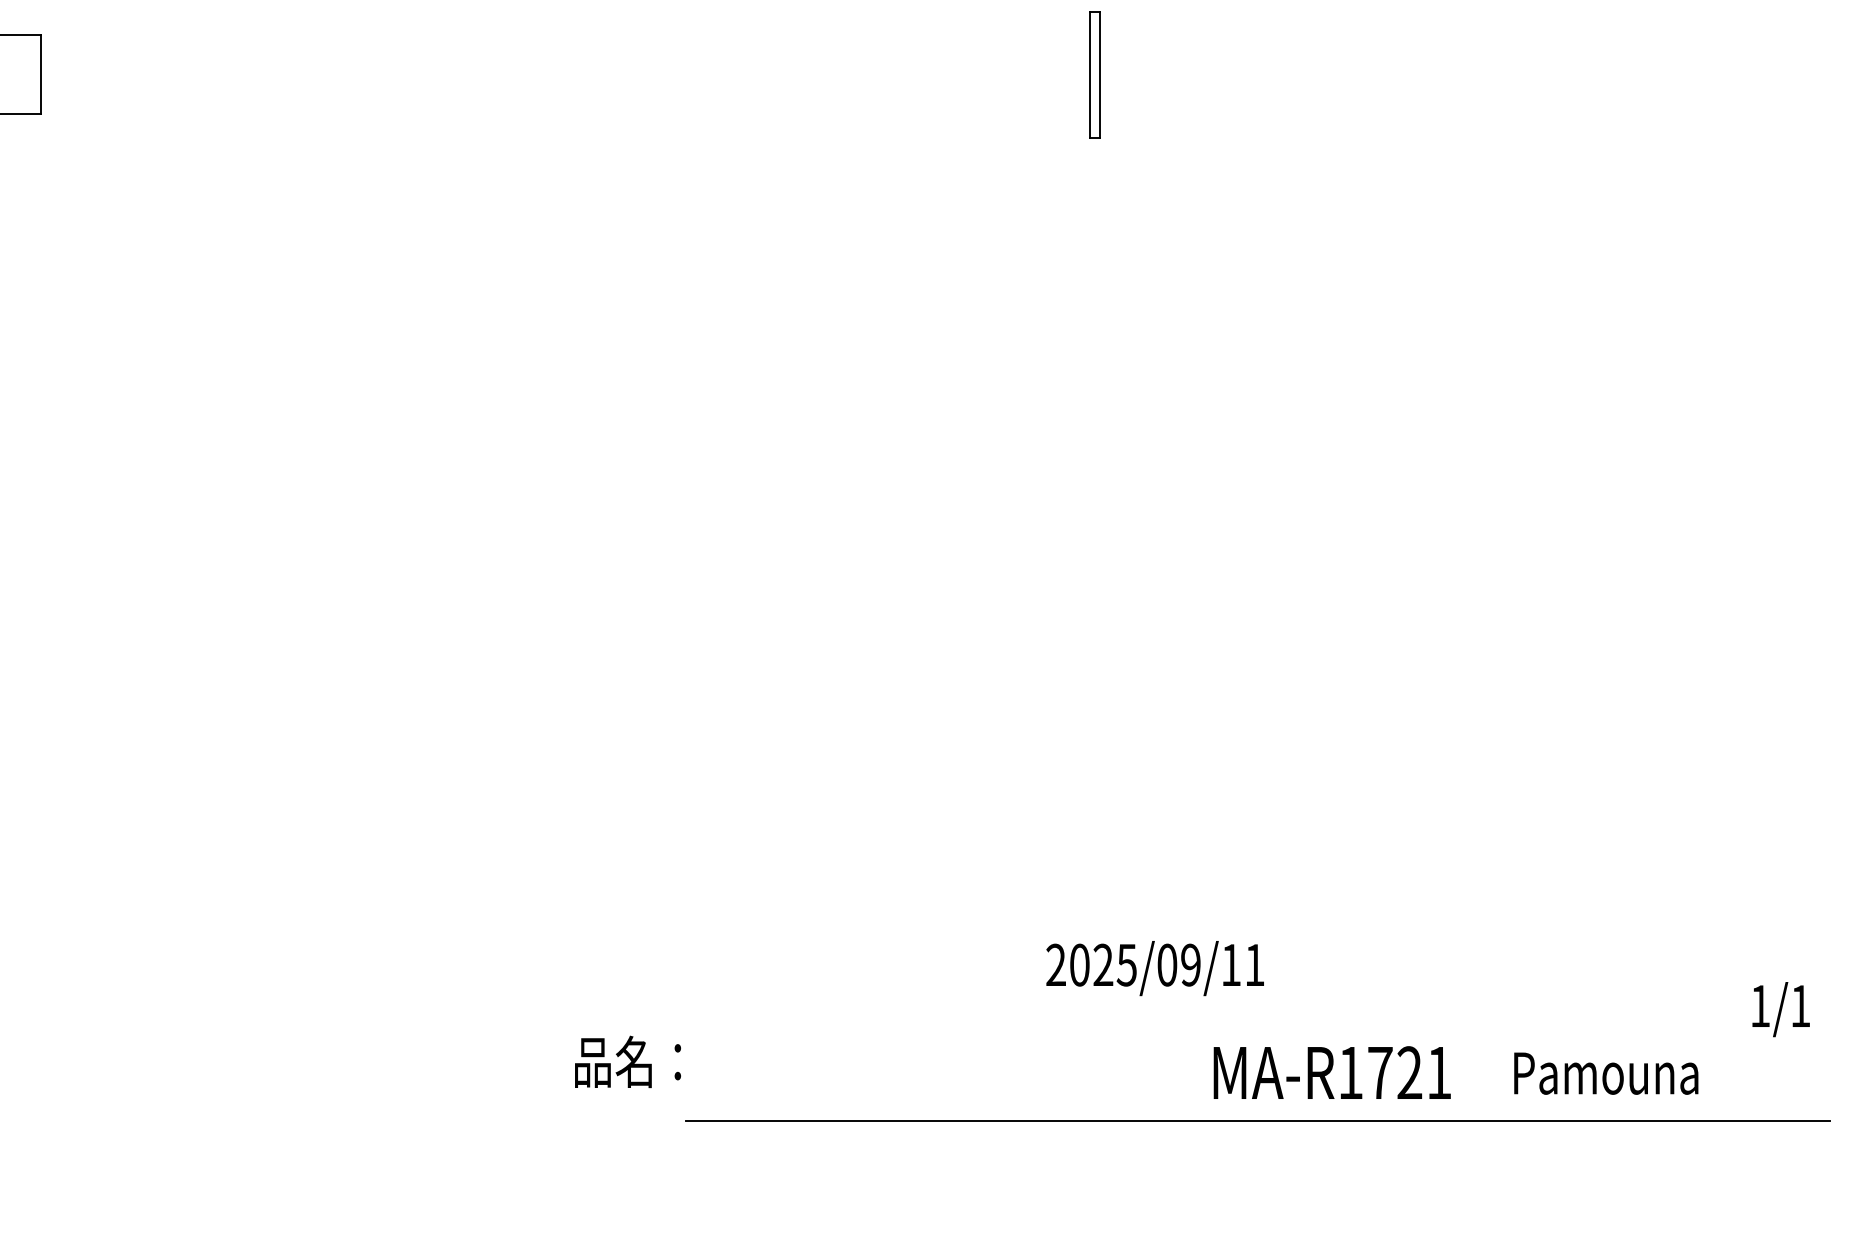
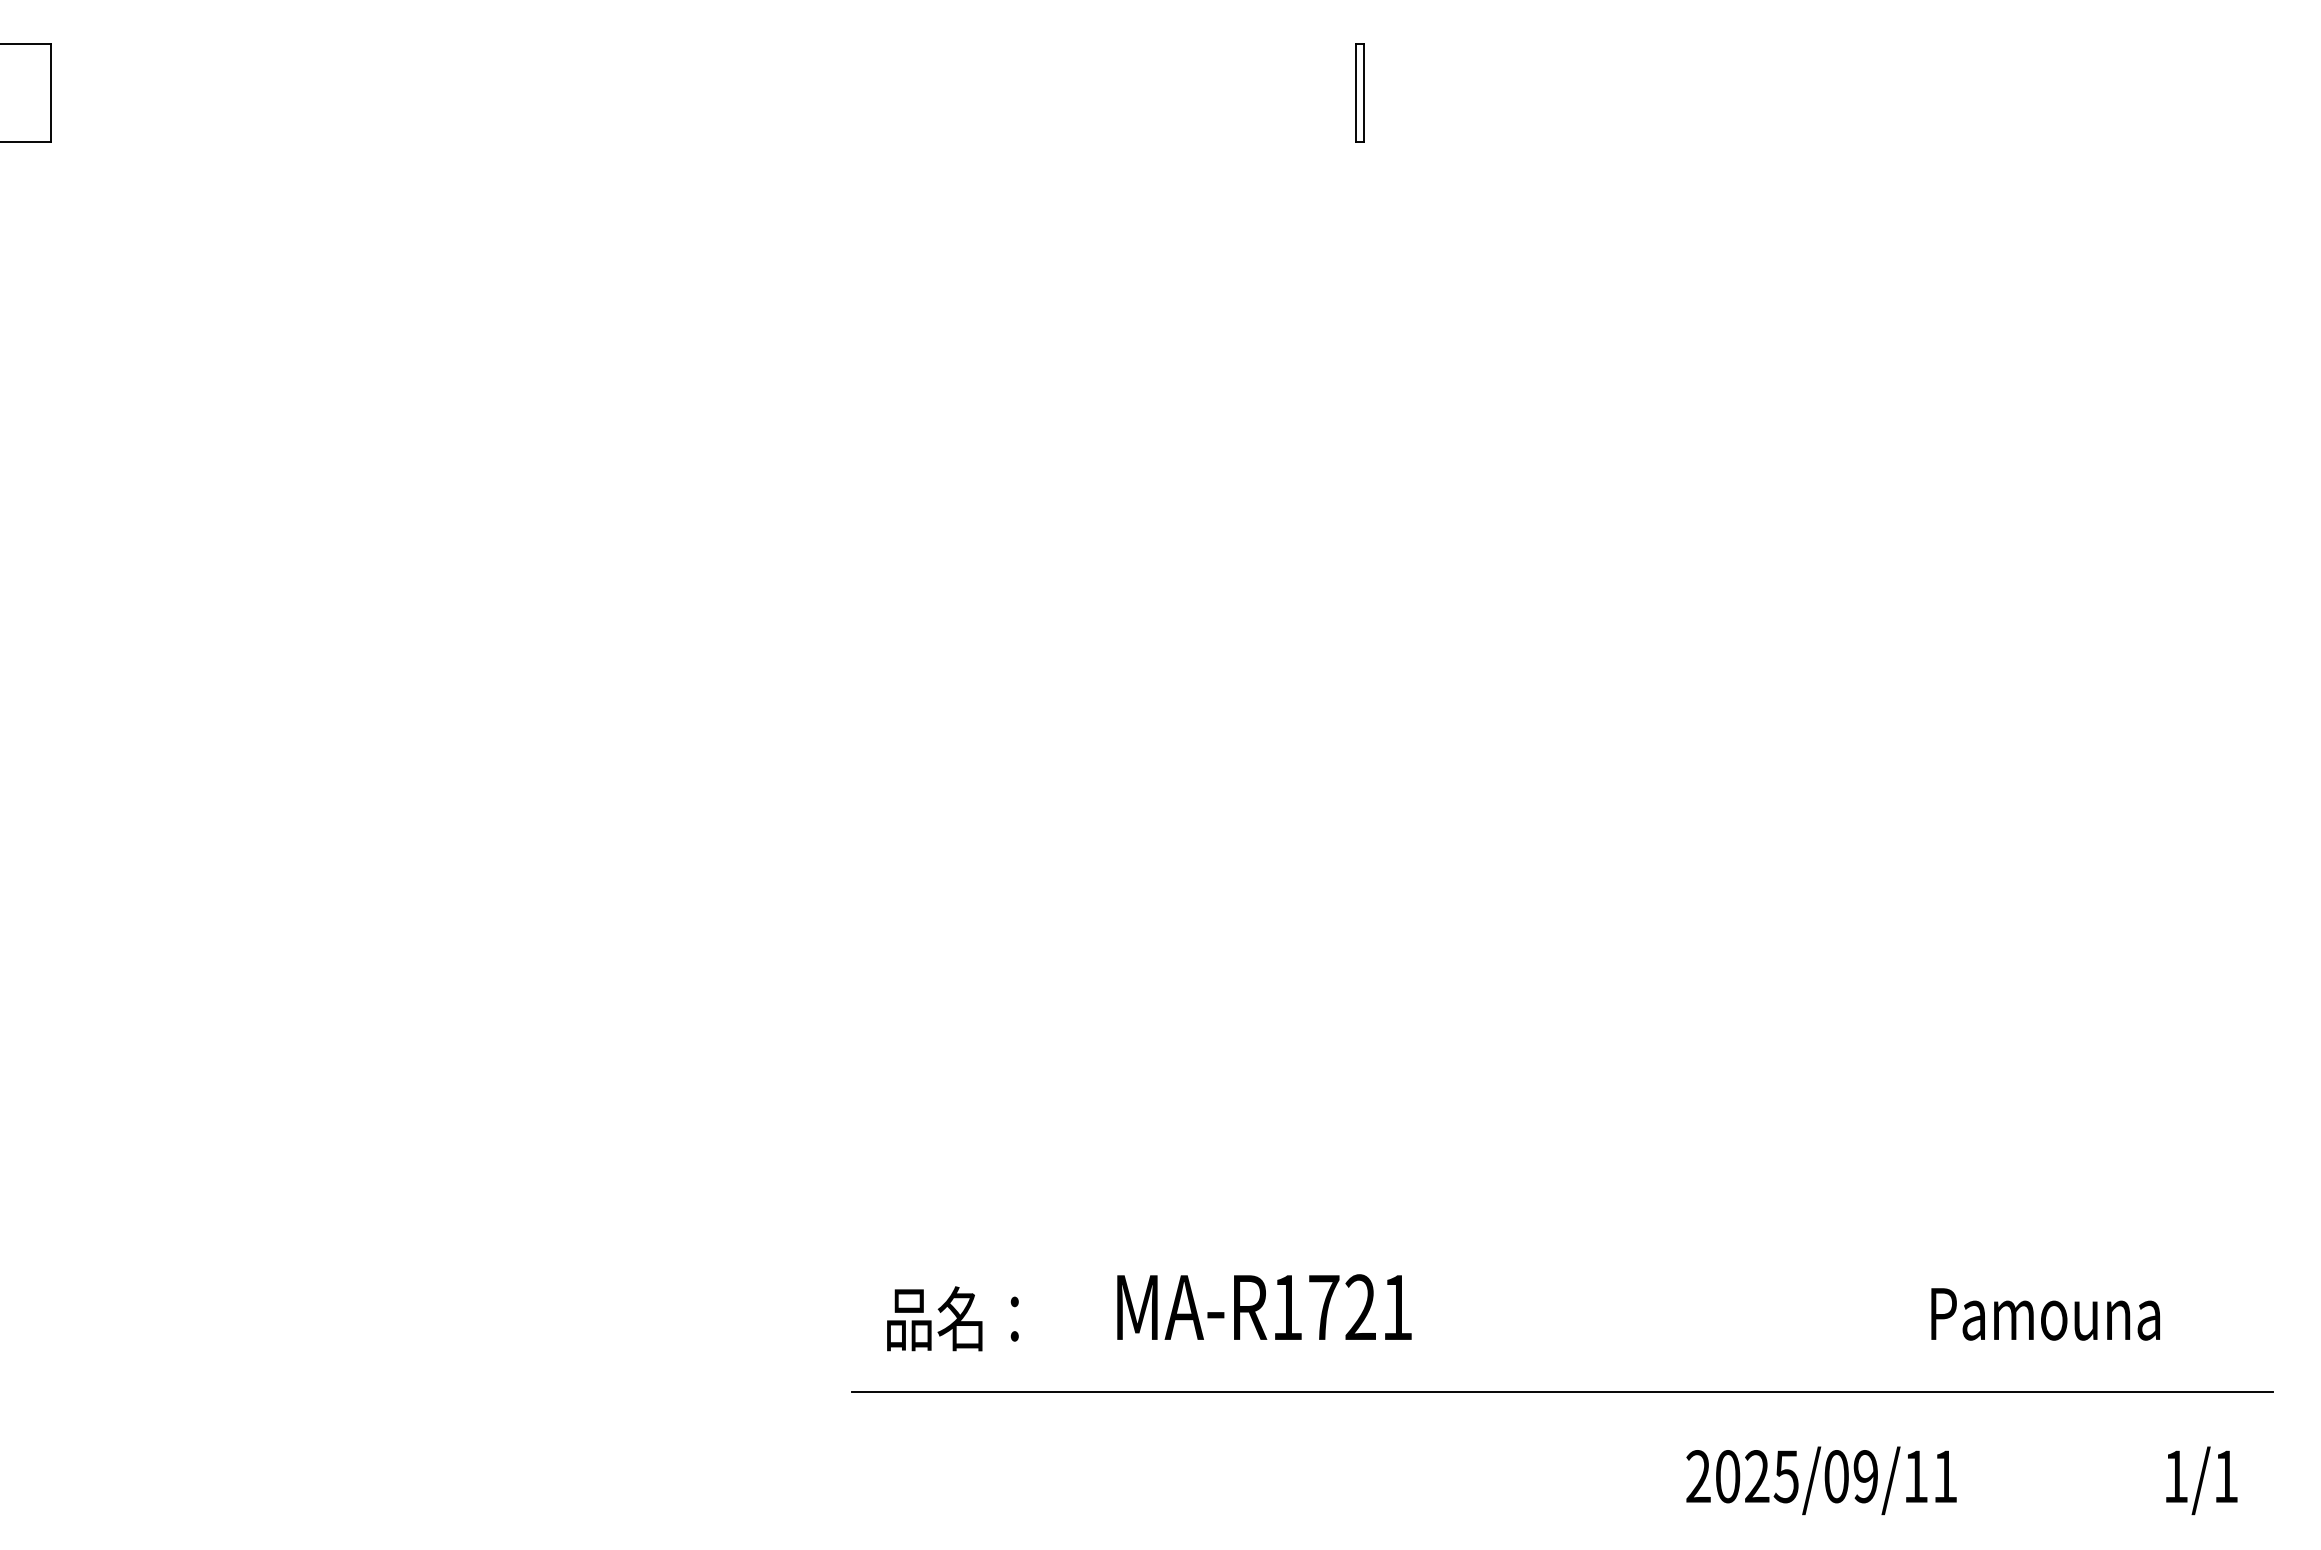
part: (1094, 74) -> (1359, 92), size x0.62
text: (1155, 968) -> (1821, 1480), moved
text: (1780, 1009) -> (2201, 1480), moved
text: (627, 1061) -> (952, 1318), moved
text: (1332, 1072) -> (1264, 1306), moved
text: (1606, 1073) -> (2045, 1314), moved

